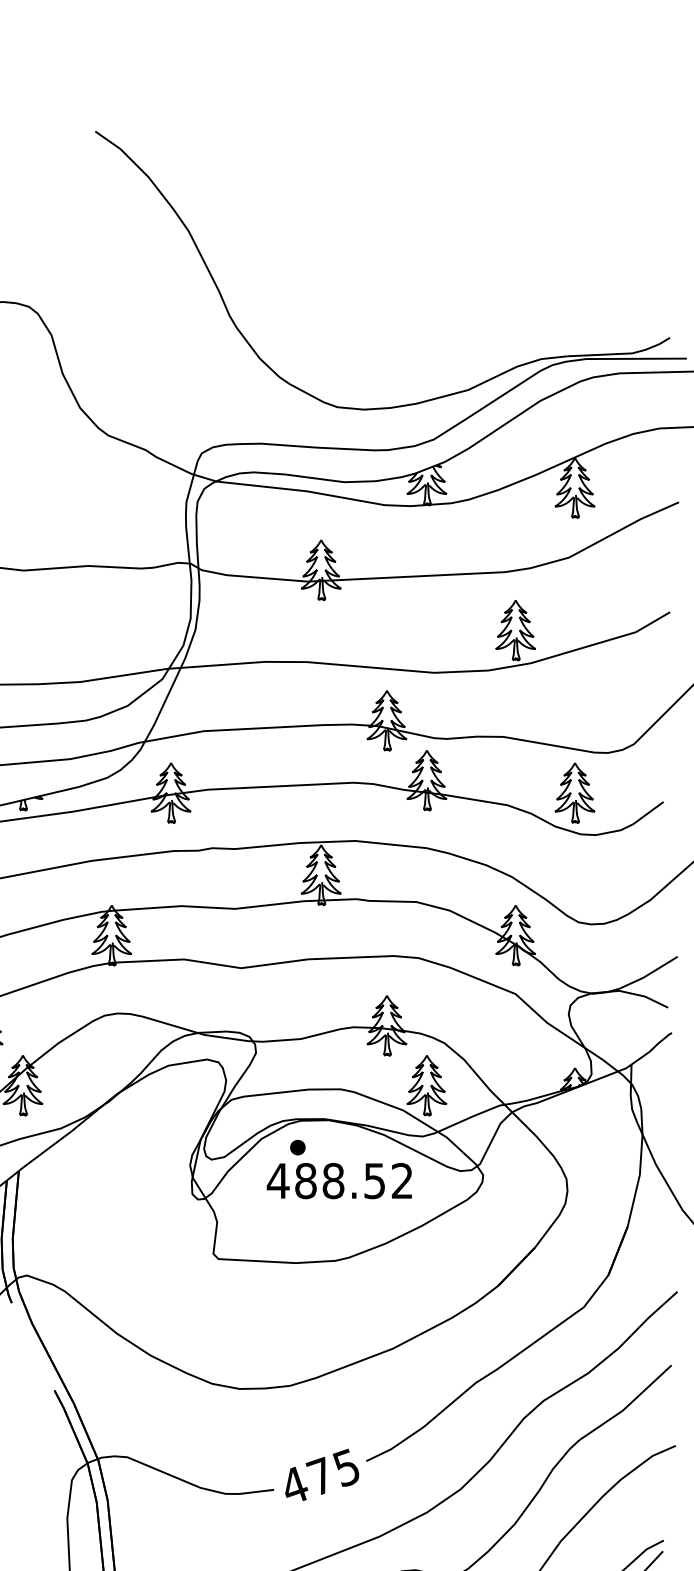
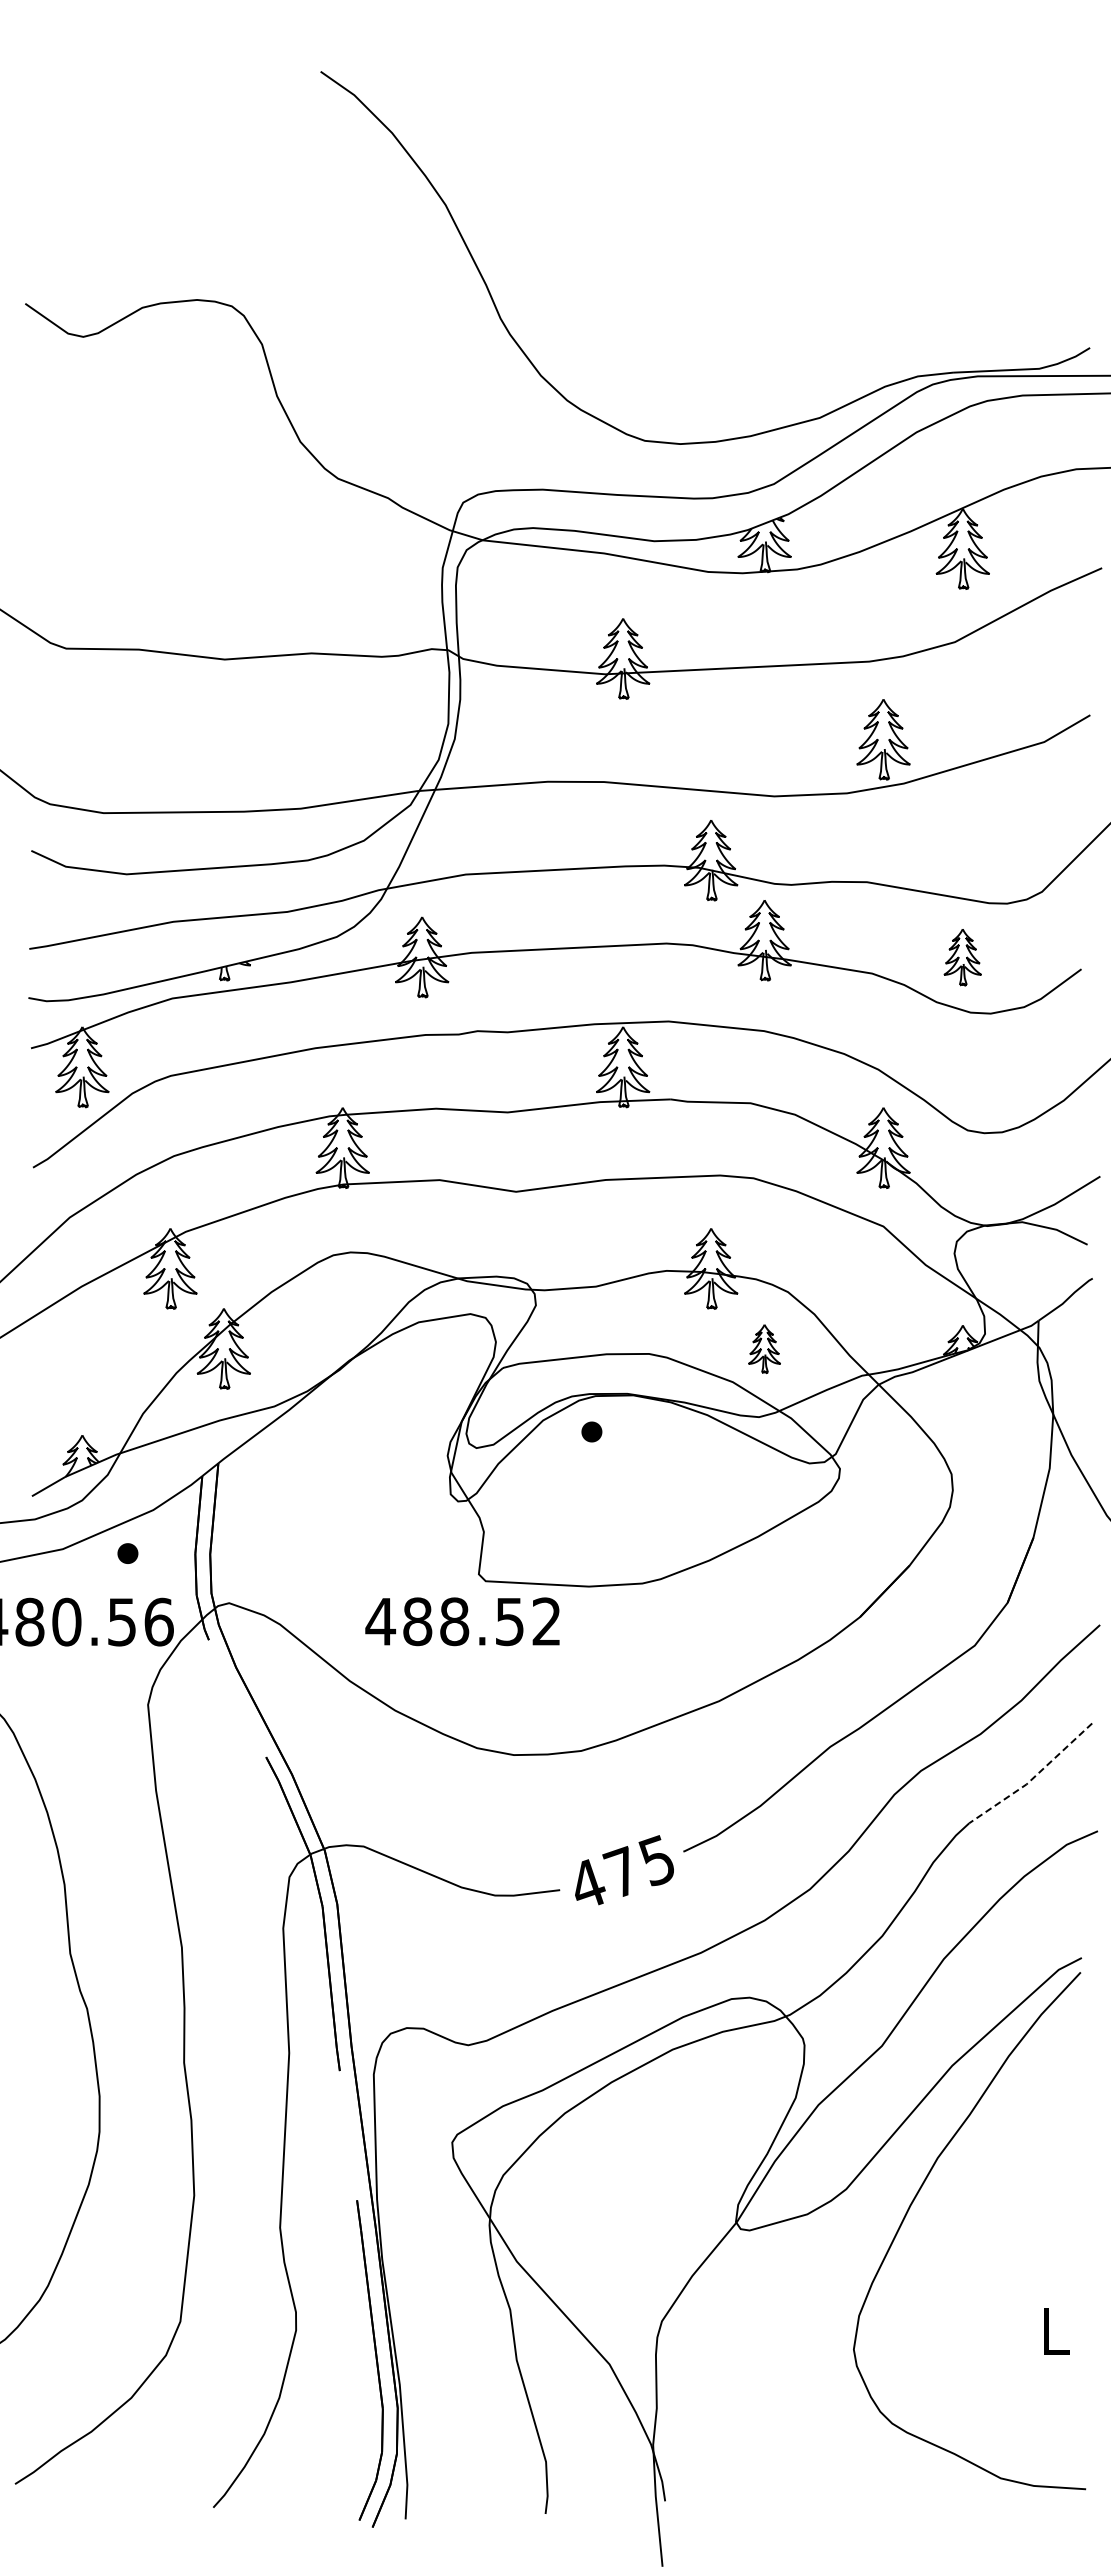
part: (574, 793) -> (962, 957), size x0.7
part: (426, 1085) -> (764, 1348), size x0.6
text: (339, 1180) -> (462, 1621), moved
line: (627, 1406) -> (1033, 1778), solid -> dashed

